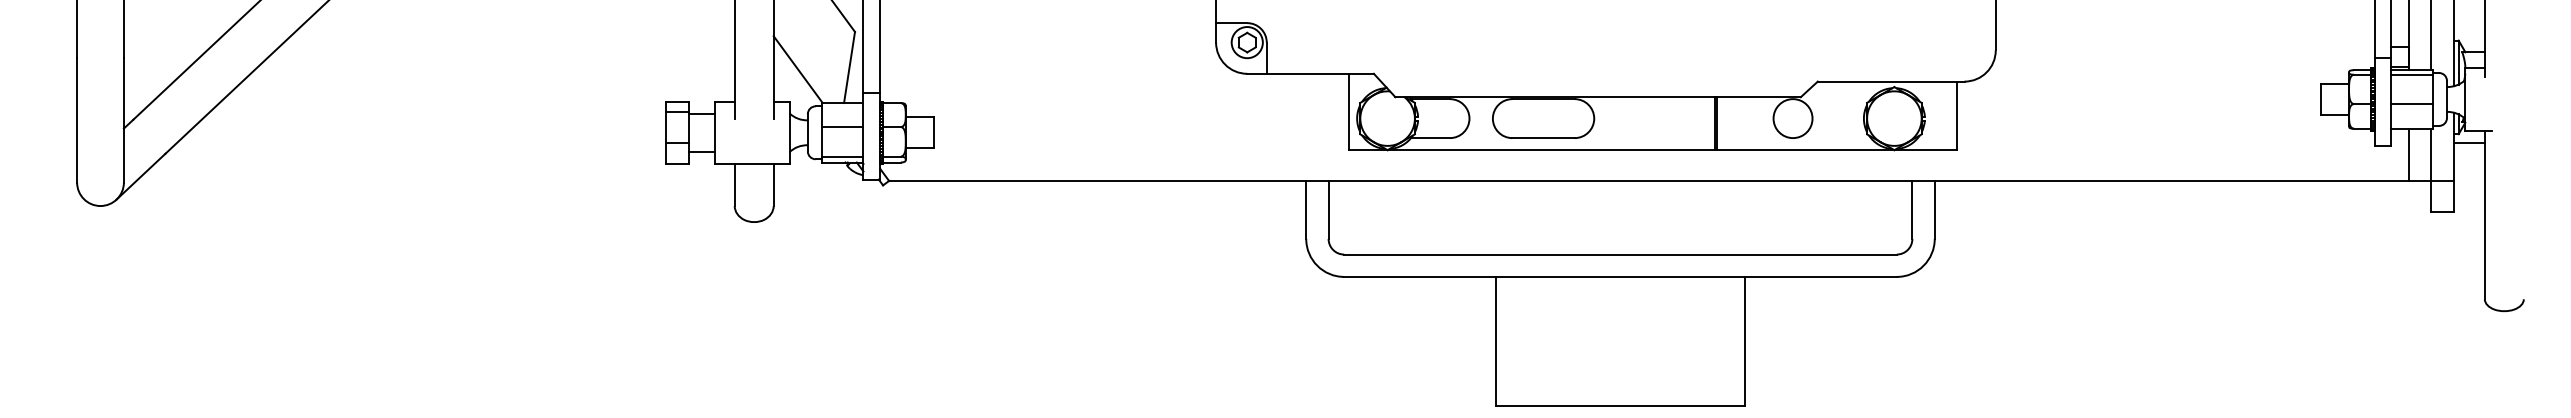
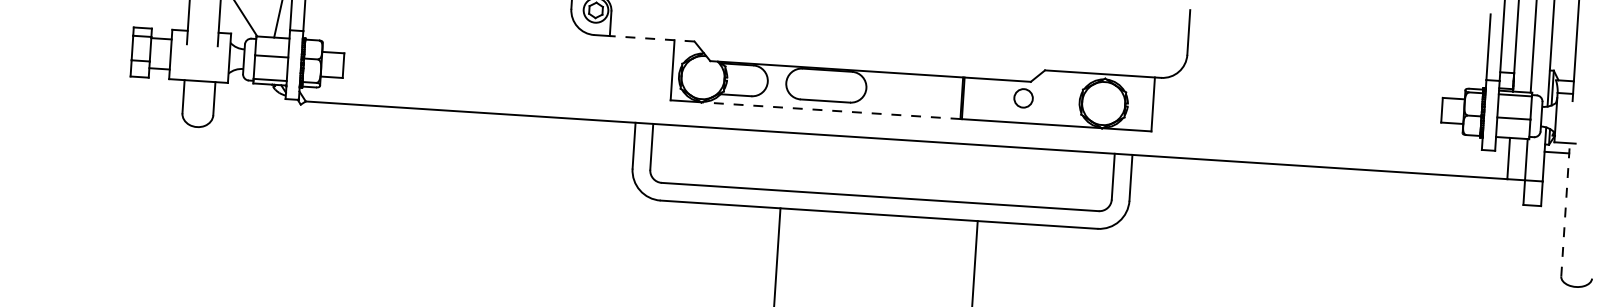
line: (1320, 73) -> (652, 38), solid -> dashed
circle: (1792, 118) -> (1023, 98), size x0.6
line: (1551, 149) -> (831, 110), solid -> dashed
line: (2484, 214) -> (1565, 209), solid -> dashed

